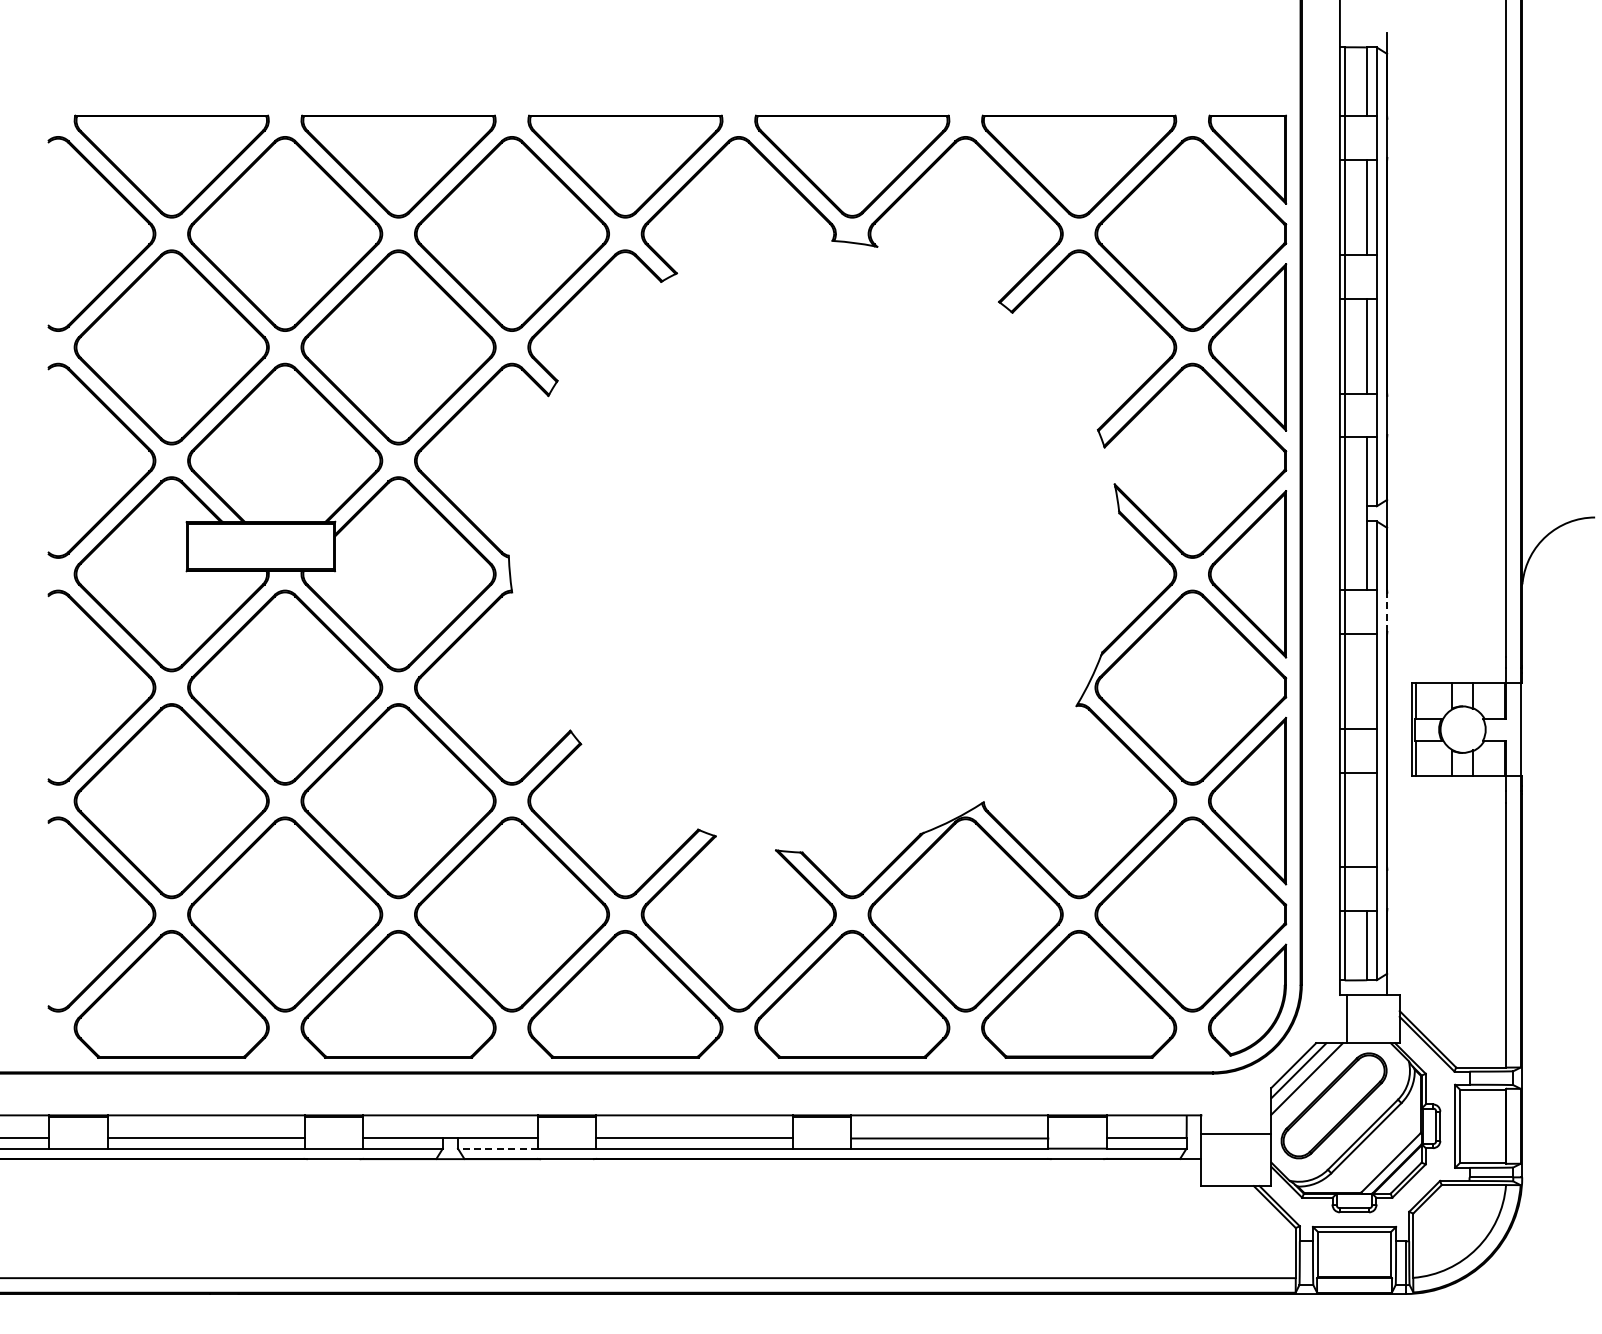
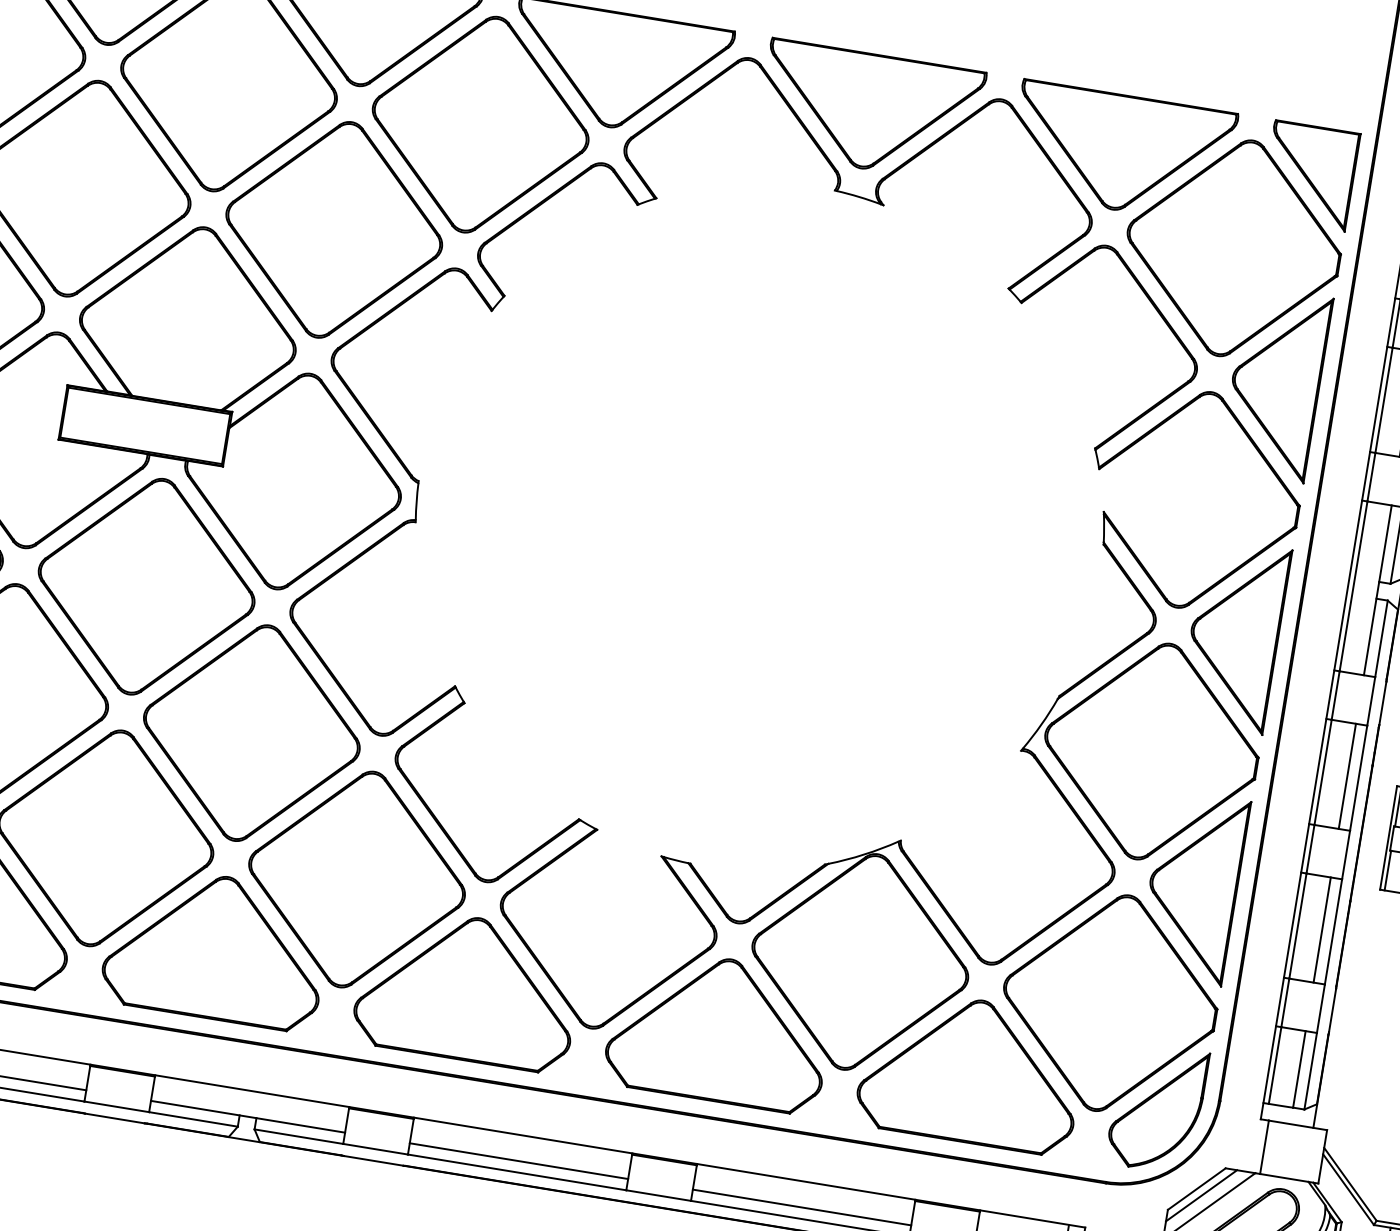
line: (1387, 612) -> (1383, 703), dashed -> solid
line: (1366, 681) -> (1347, 776), added
line: (1366, 819) -> (1322, 929), added
line: (497, 1148) -> (298, 1136), dashed -> solid

